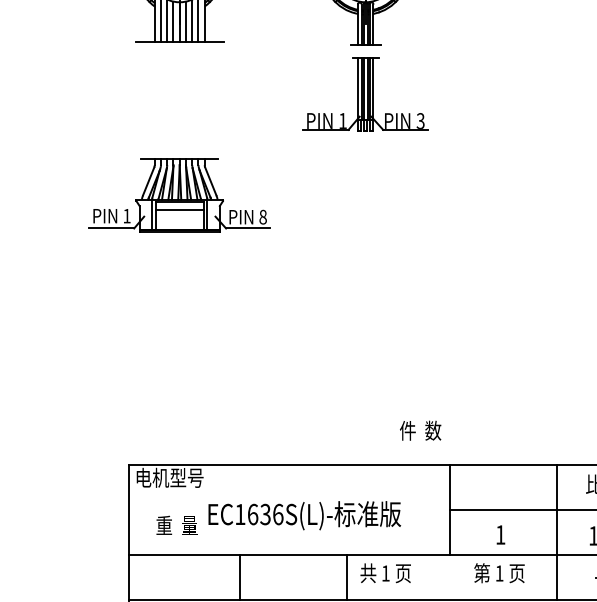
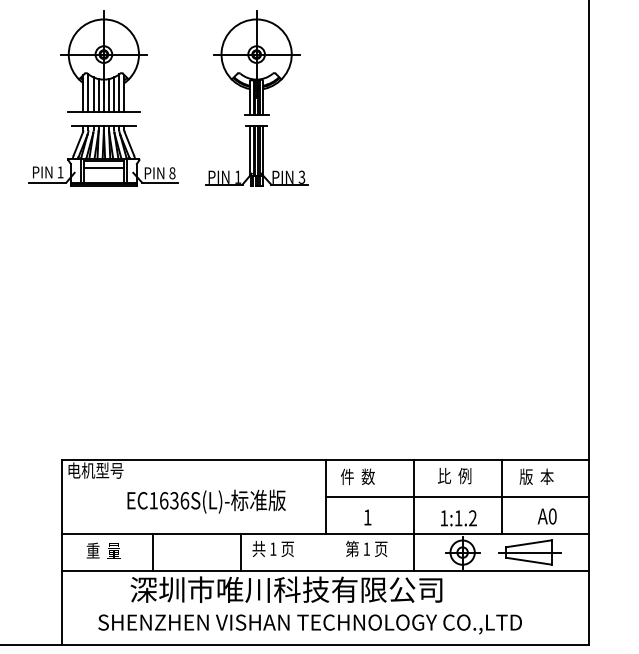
part: (179, 195) -> (103, 155), moved
text: (420, 430) -> (357, 476), moved
text: (176, 525) -> (103, 550), moved

